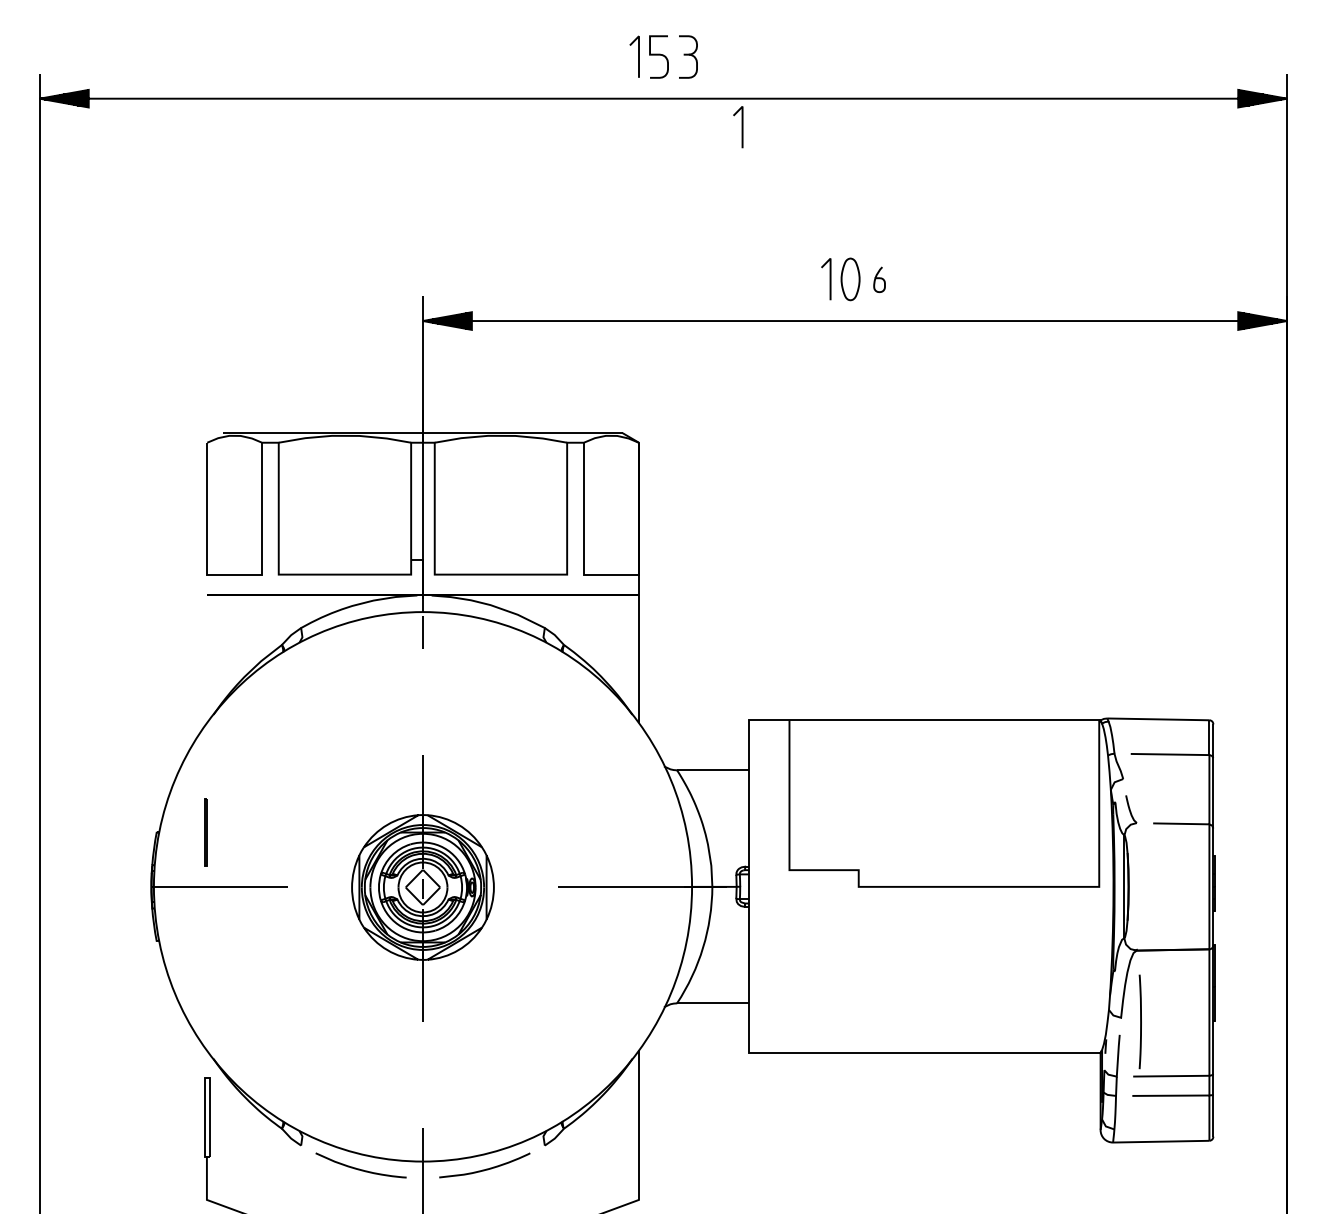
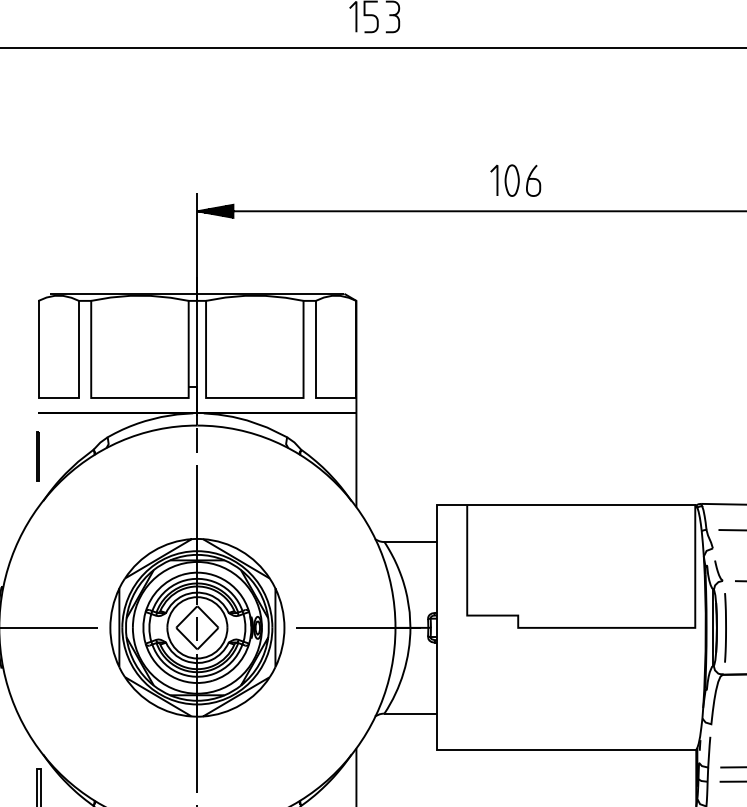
line: (741, 127) -> (431, 68), removed
part: (879, 279) -> (533, 180), size x1.67
line: (205, 832) -> (37, 456), moved
part: (422, 888) -> (197, 629), size x1.67
curve: (1140, 1021) -> (725, 627), moved

